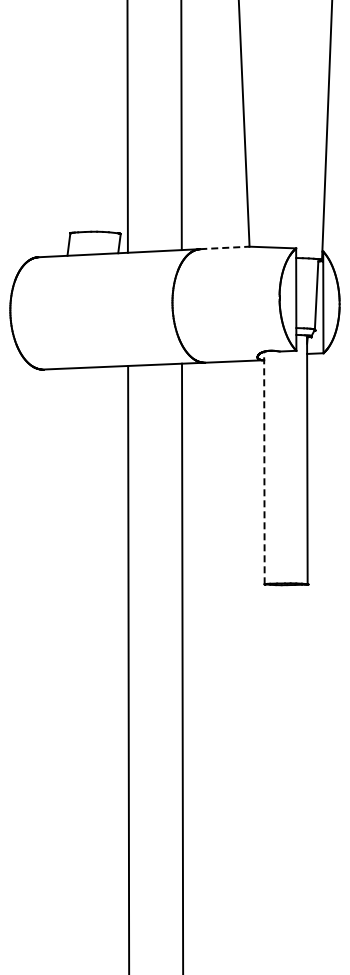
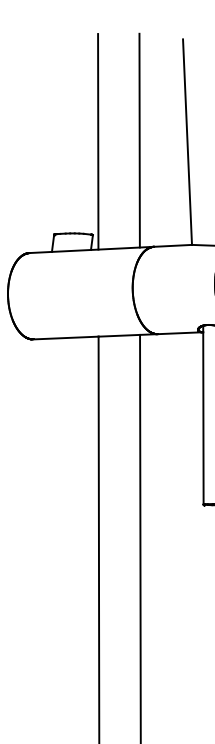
line: (224, 247) -> (172, 245), dashed -> solid
line: (264, 467) -> (203, 414), dashed -> solid

